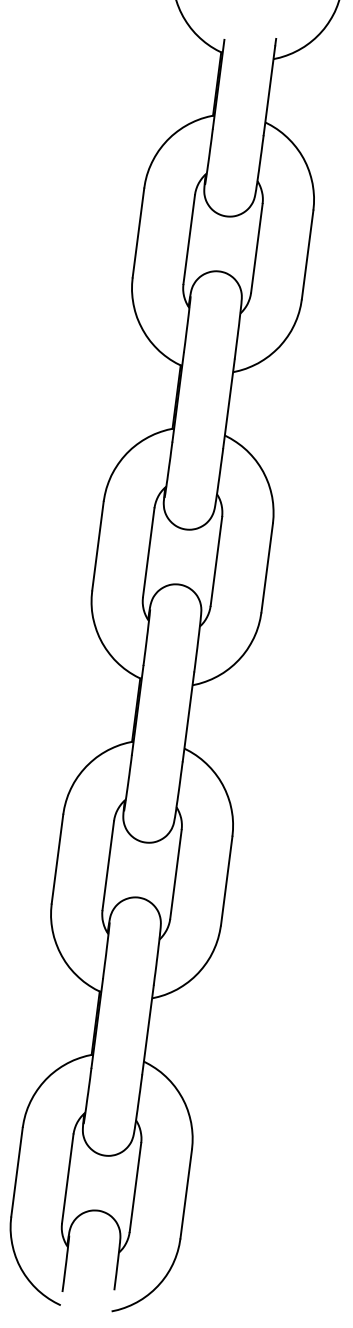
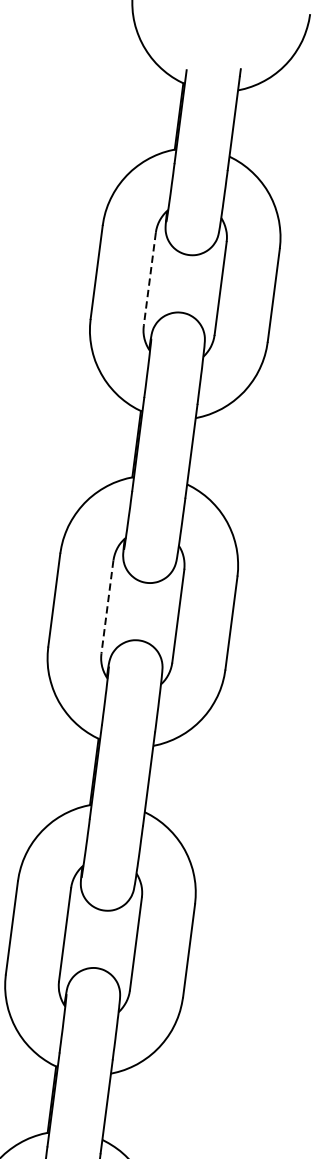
line: (189, 239) -> (150, 279), solid -> dashed
line: (148, 552) -> (107, 606), solid -> dashed

